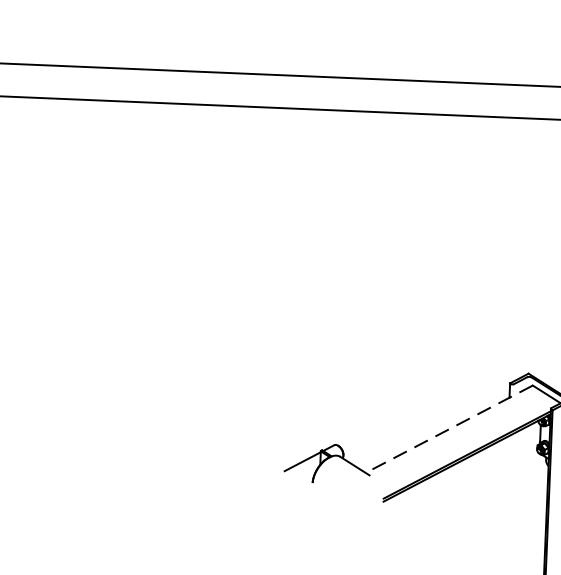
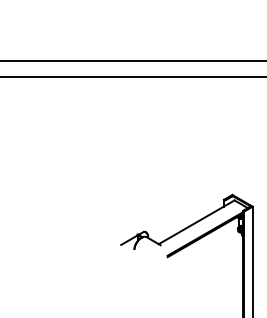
line: (448, 429) -> (196, 222), dashed -> solid

